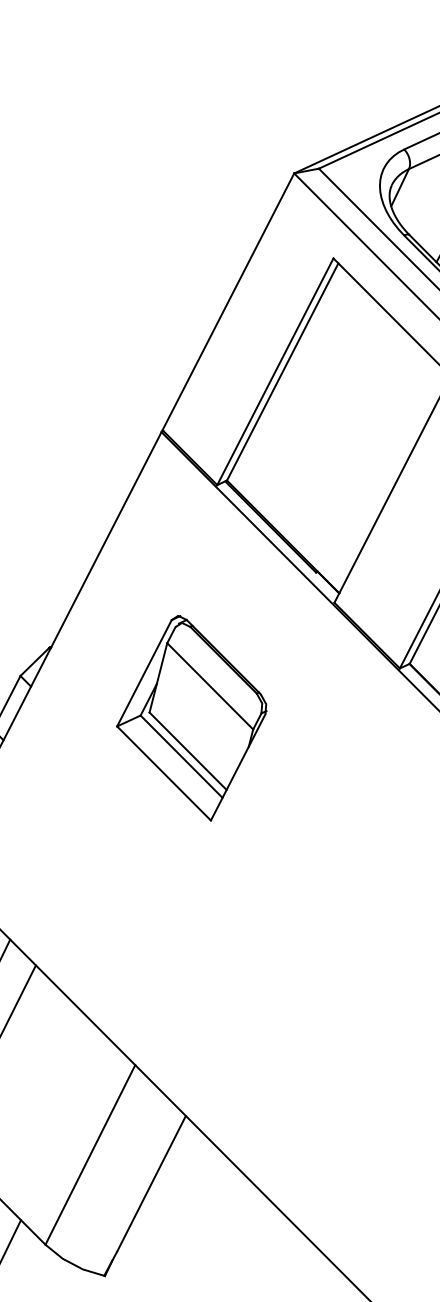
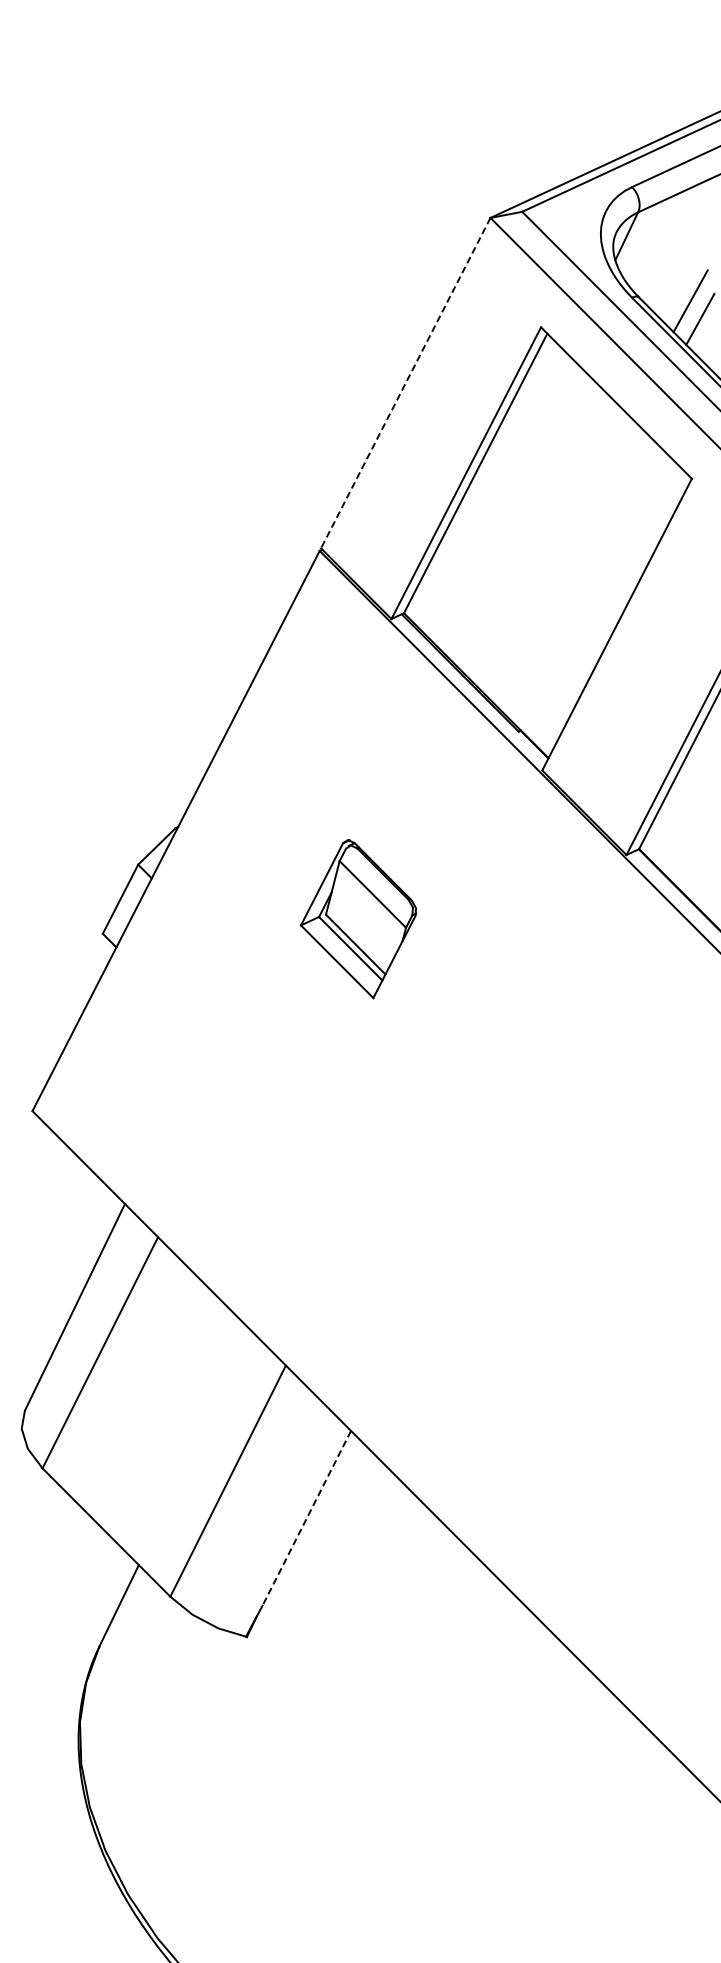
line: (228, 302) -> (405, 383), solid -> dashed
part: (191, 717) -> (358, 918), size x0.6
line: (151, 1183) -> (306, 1518), solid -> dashed

